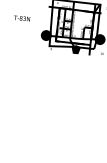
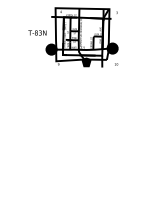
text: (22, 18) -> (37, 32), moved

